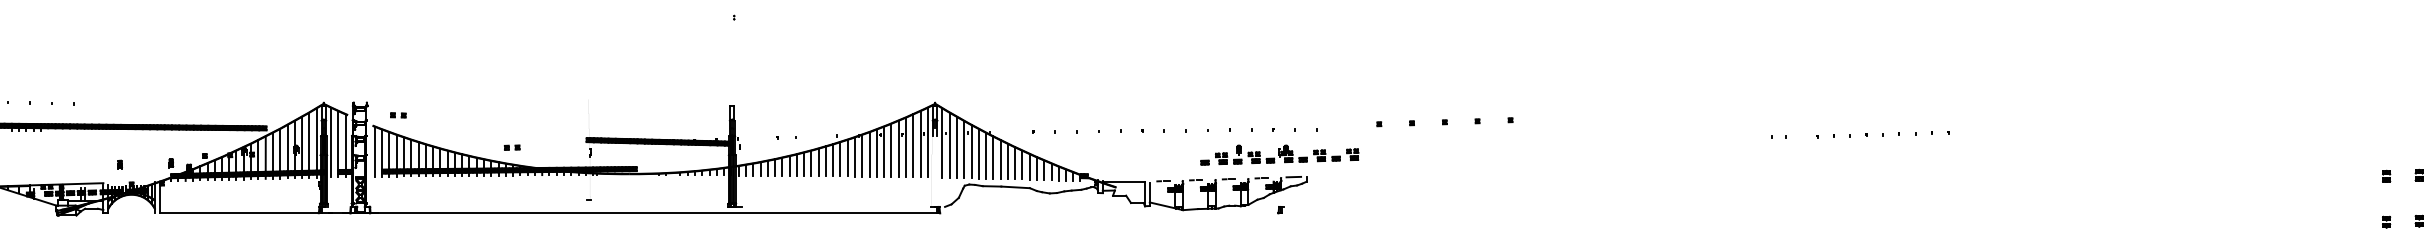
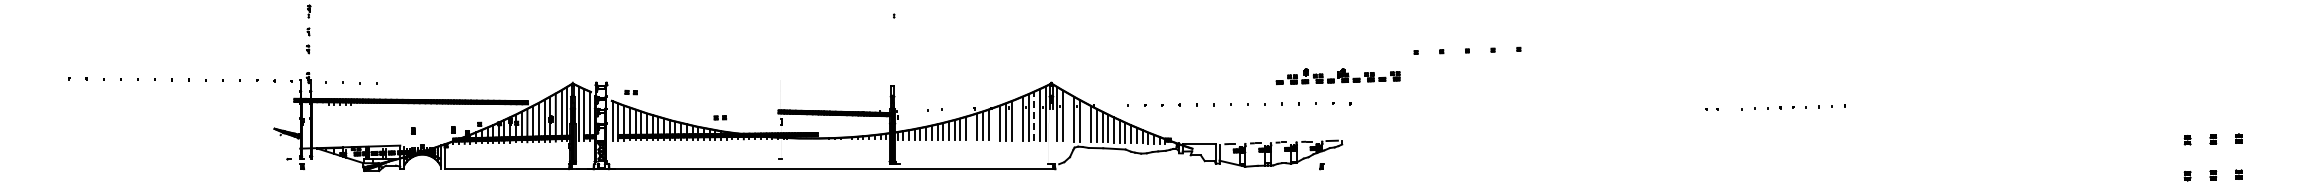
part: (1356, 140) -> (1398, 65), moved
line: (913, 145) -> (1034, 116), solid -> dashed
line: (956, 147) -> (1068, 117), removed
line: (891, 149) -> (1017, 119), removed
line: (978, 153) -> (1085, 122), removed
line: (862, 154) -> (994, 123), removed
line: (833, 160) -> (971, 127), removed

